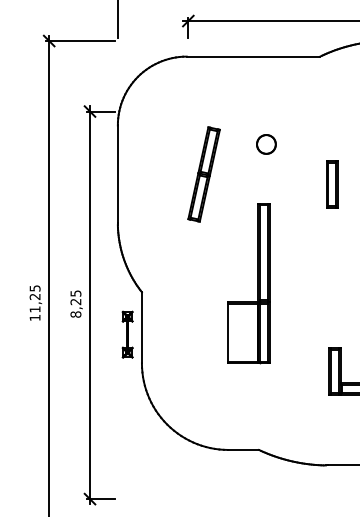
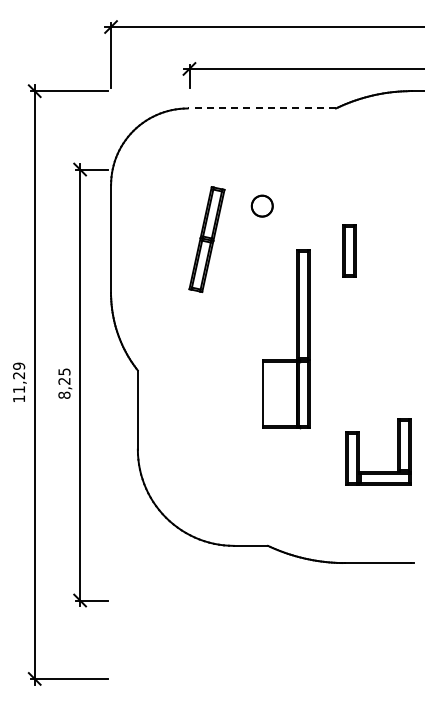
line: (253, 56) -> (261, 108), solid -> dashed
part: (265, 143) -> (261, 205), moved
part: (257, 284) -> (296, 339), moved
text: (34, 287) -> (18, 365), 11,25 -> 11,29
part: (127, 334) -> (121, 417), removed

